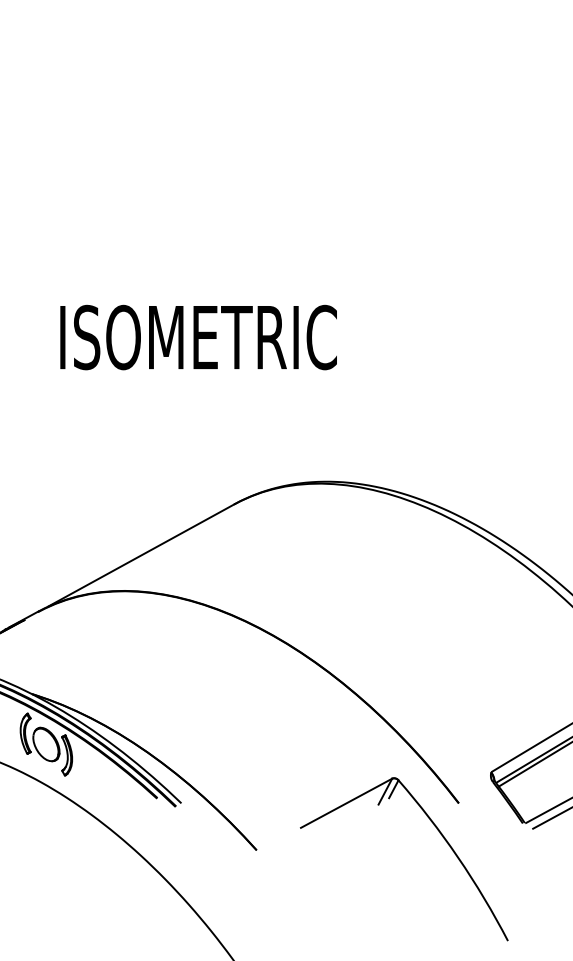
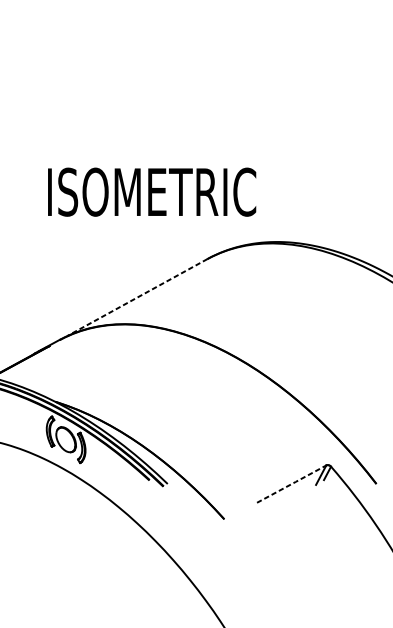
text: (198, 337) -> (151, 192), moved
line: (140, 555) -> (136, 297), solid -> dashed
line: (347, 802) -> (292, 483), solid -> dashed

